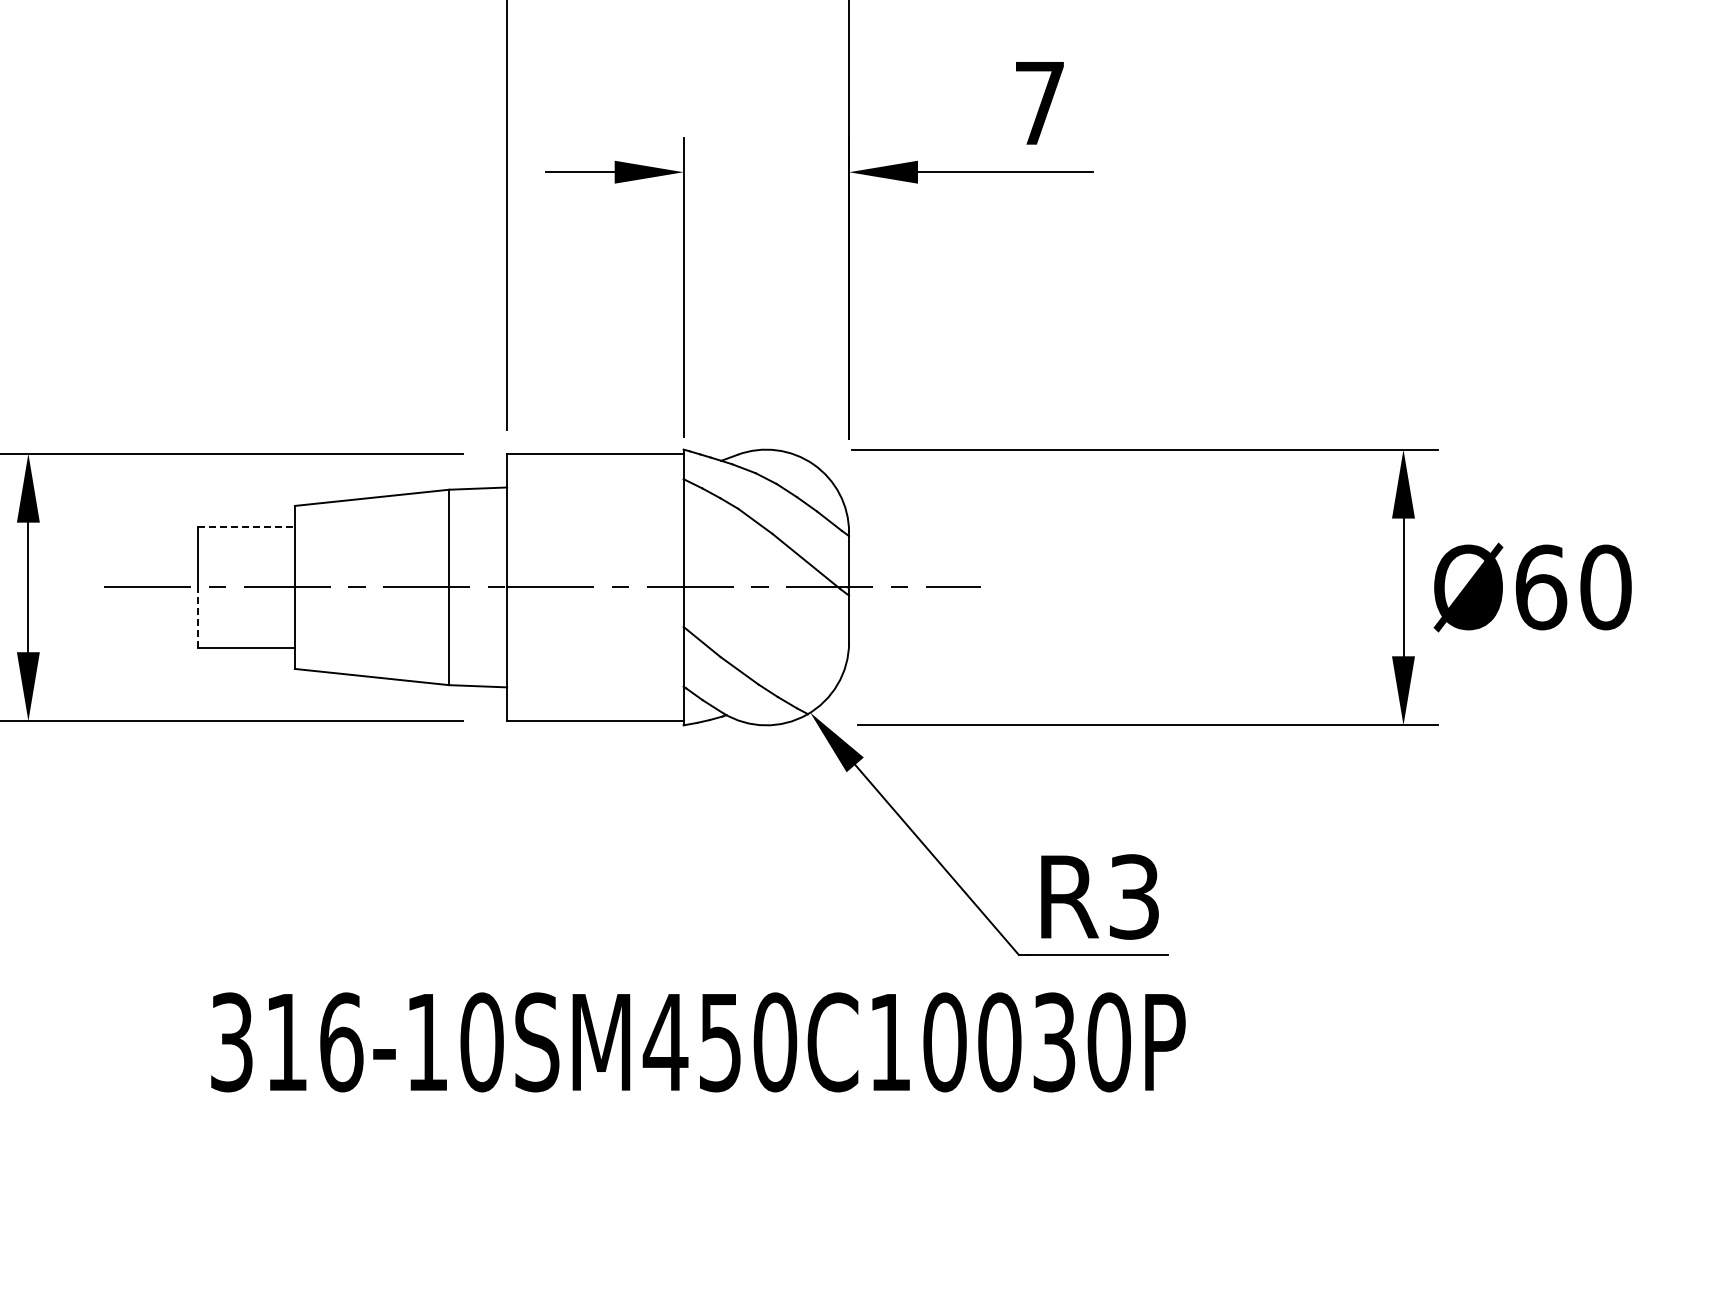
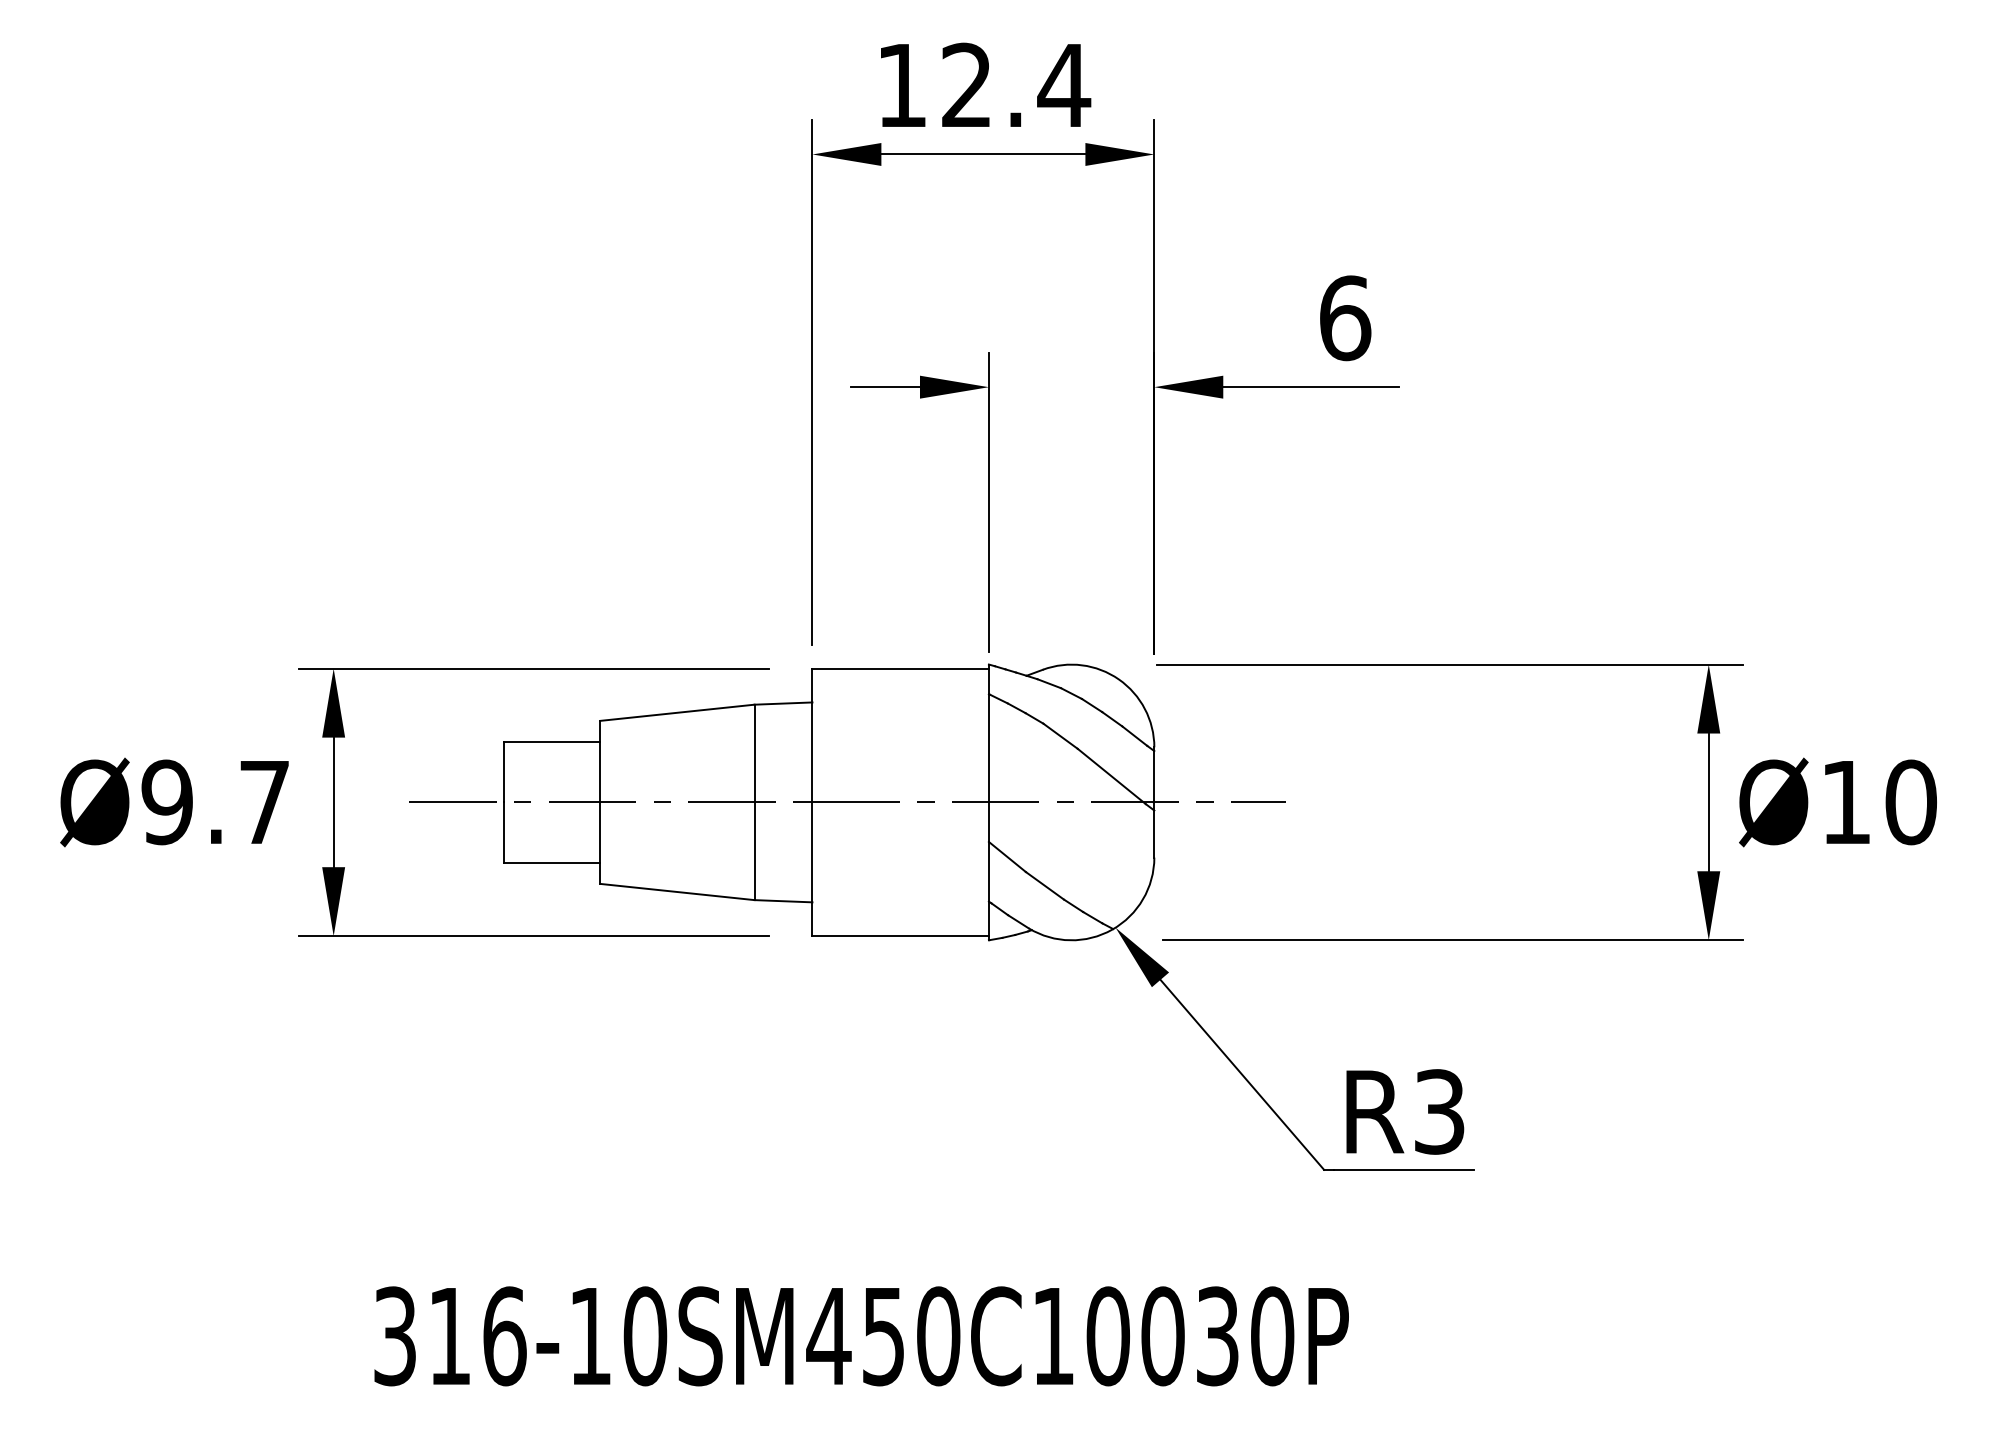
text: (1040, 103) -> (1345, 318), 7 -> 6
line: (247, 526) -> (552, 741), dashed -> solid
text: (1541, 587) -> (1846, 802), Ø60 -> Ø10
line: (198, 617) -> (503, 832), dashed -> solid
text: (698, 1042) -> (861, 1336), moved

